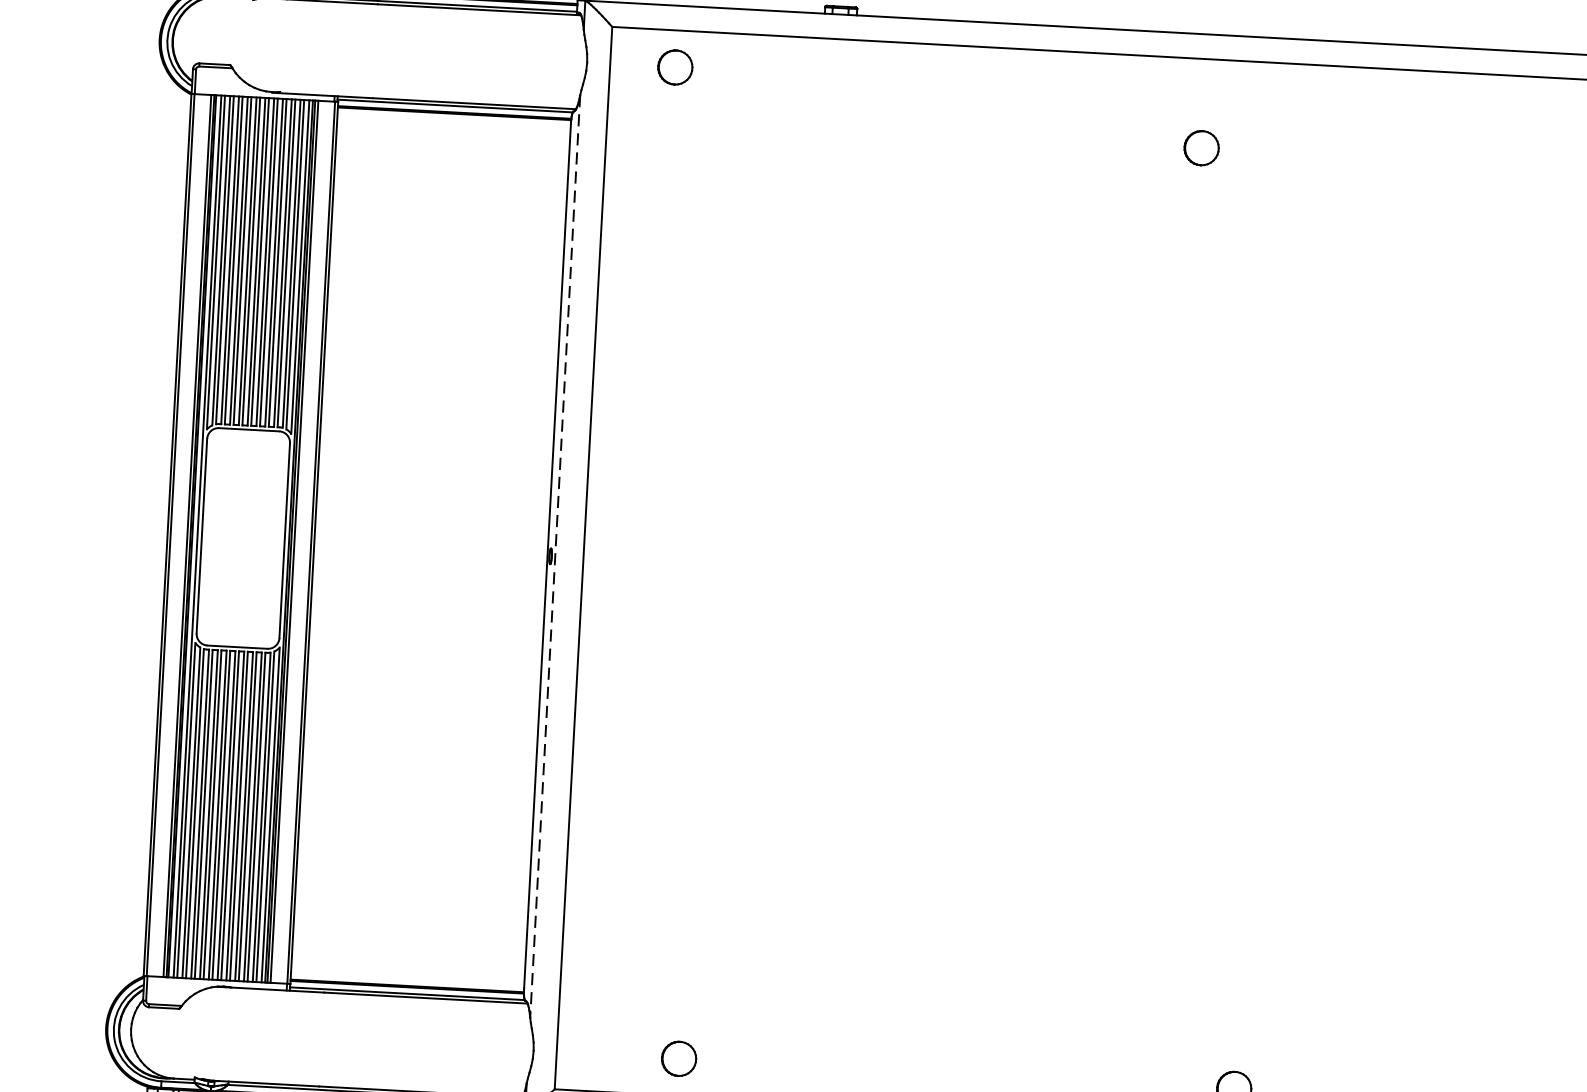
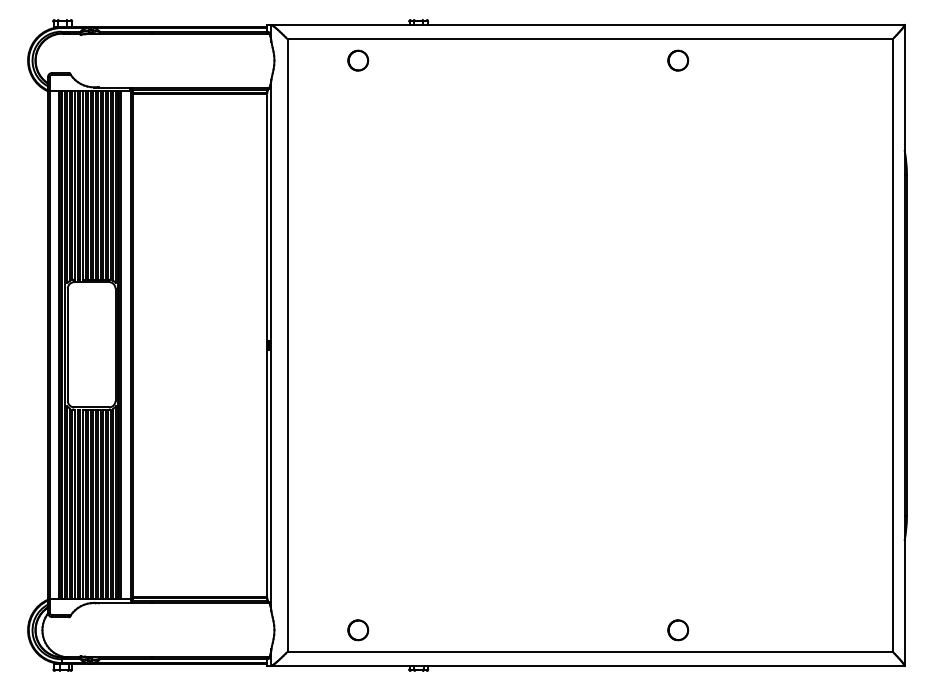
part: (675, 67) -> (358, 60), moved
part: (1202, 147) -> (678, 60), moved
line: (555, 556) -> (271, 345), dashed -> solid

